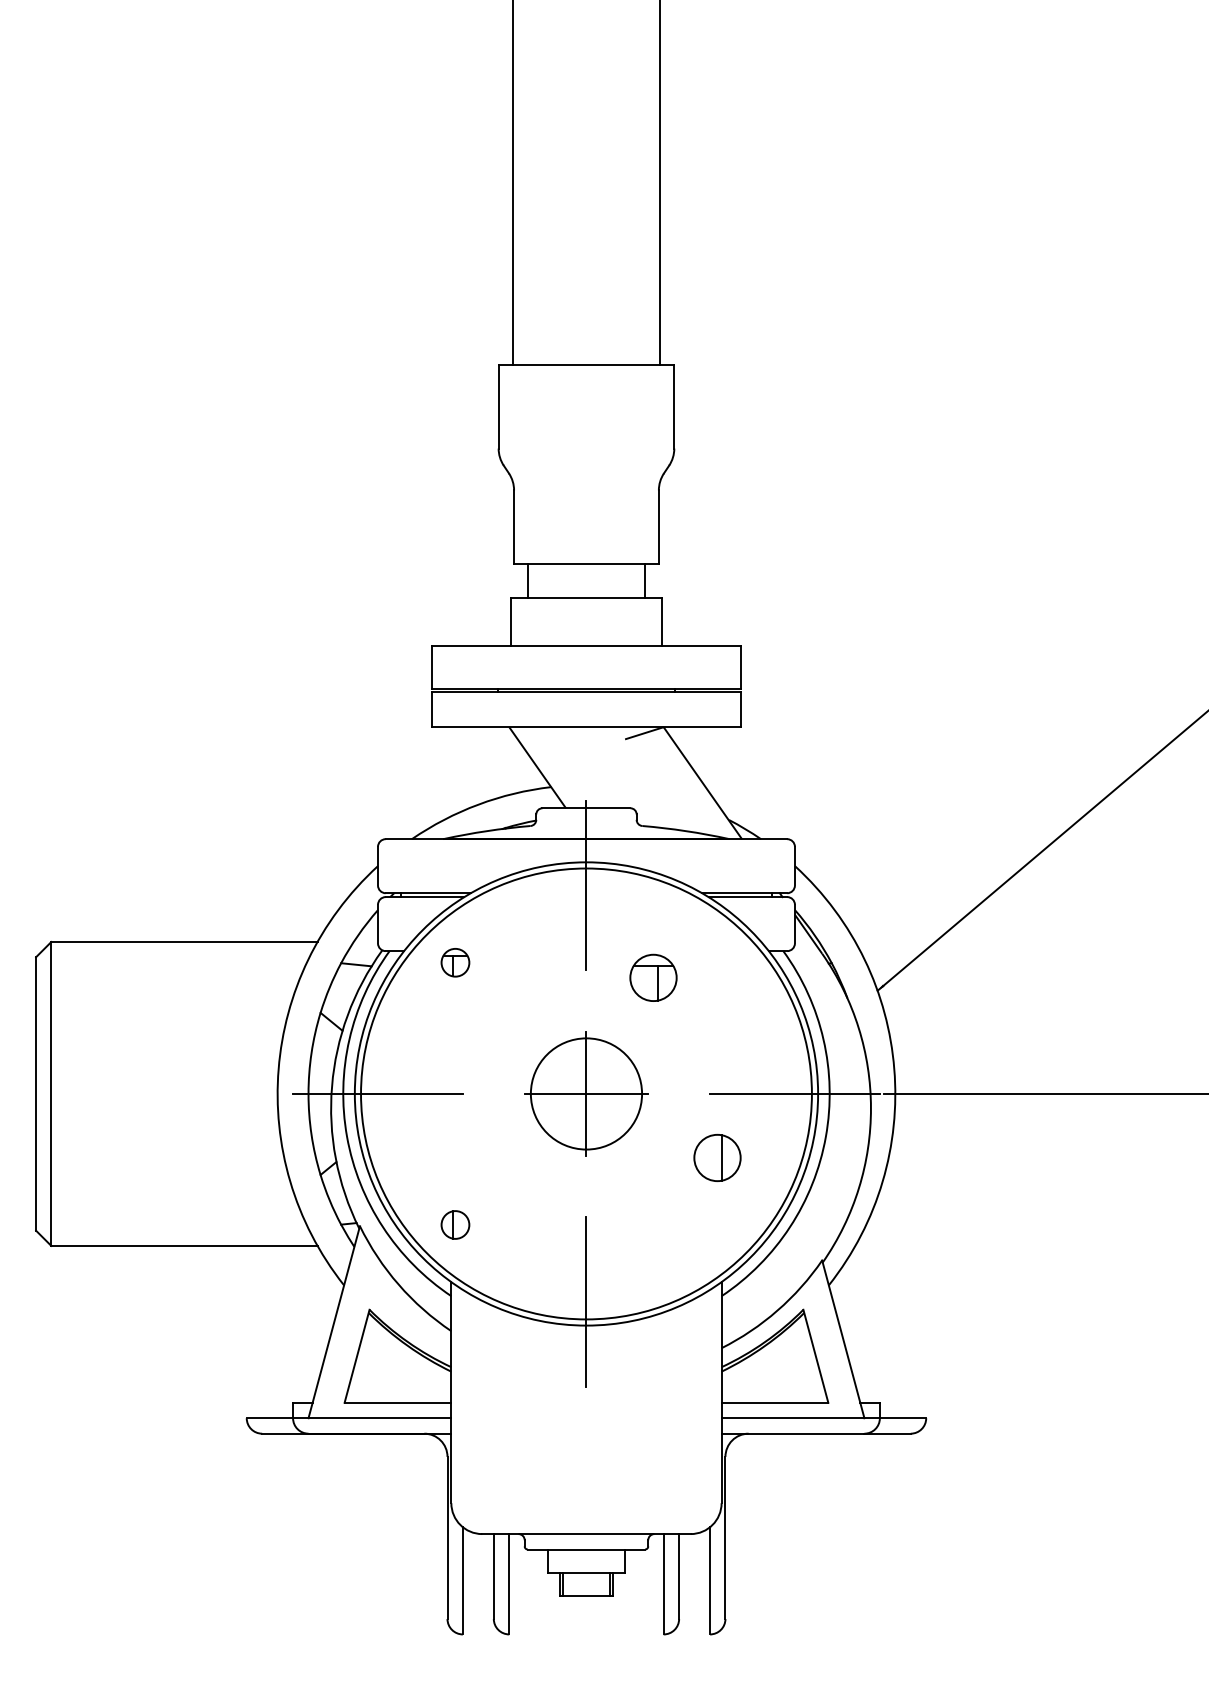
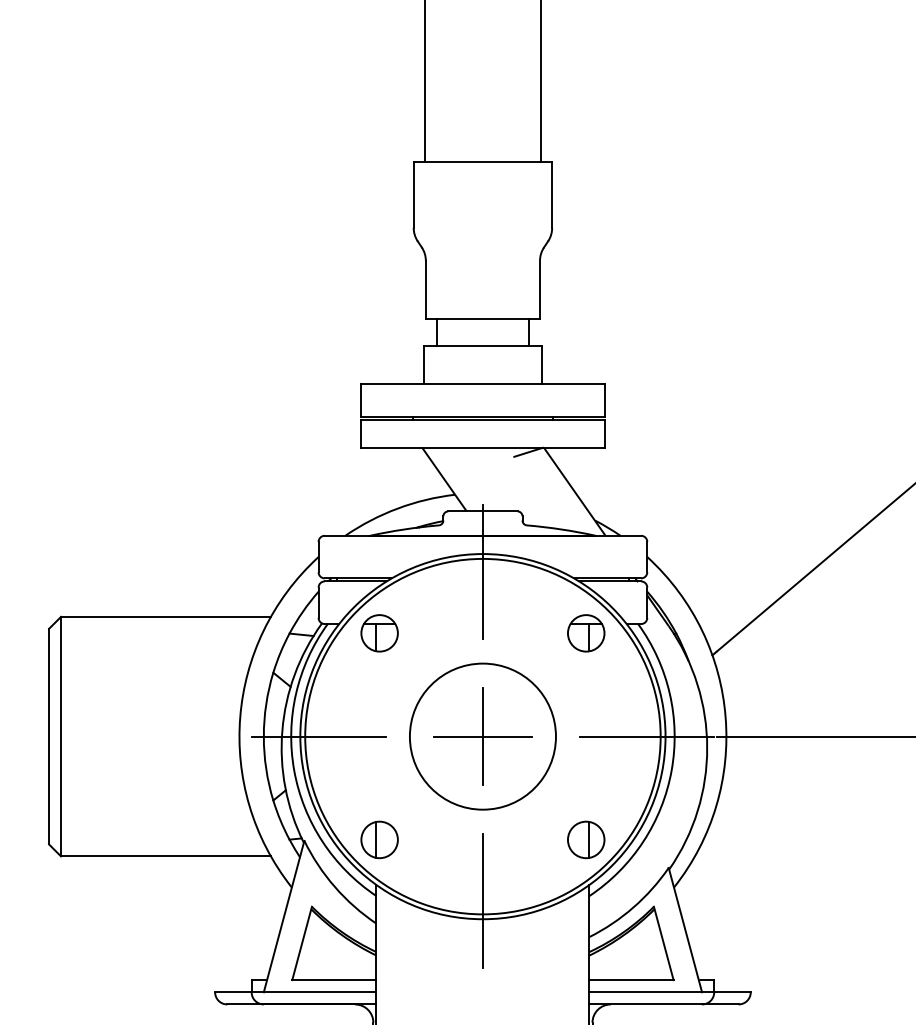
part: (455, 962) -> (379, 633), size x1.67
part: (653, 977) -> (586, 633), moved
circle: (586, 1093) -> (482, 736), size x1.67
part: (717, 1157) -> (586, 839), moved
part: (455, 1224) -> (379, 839), size x1.67

